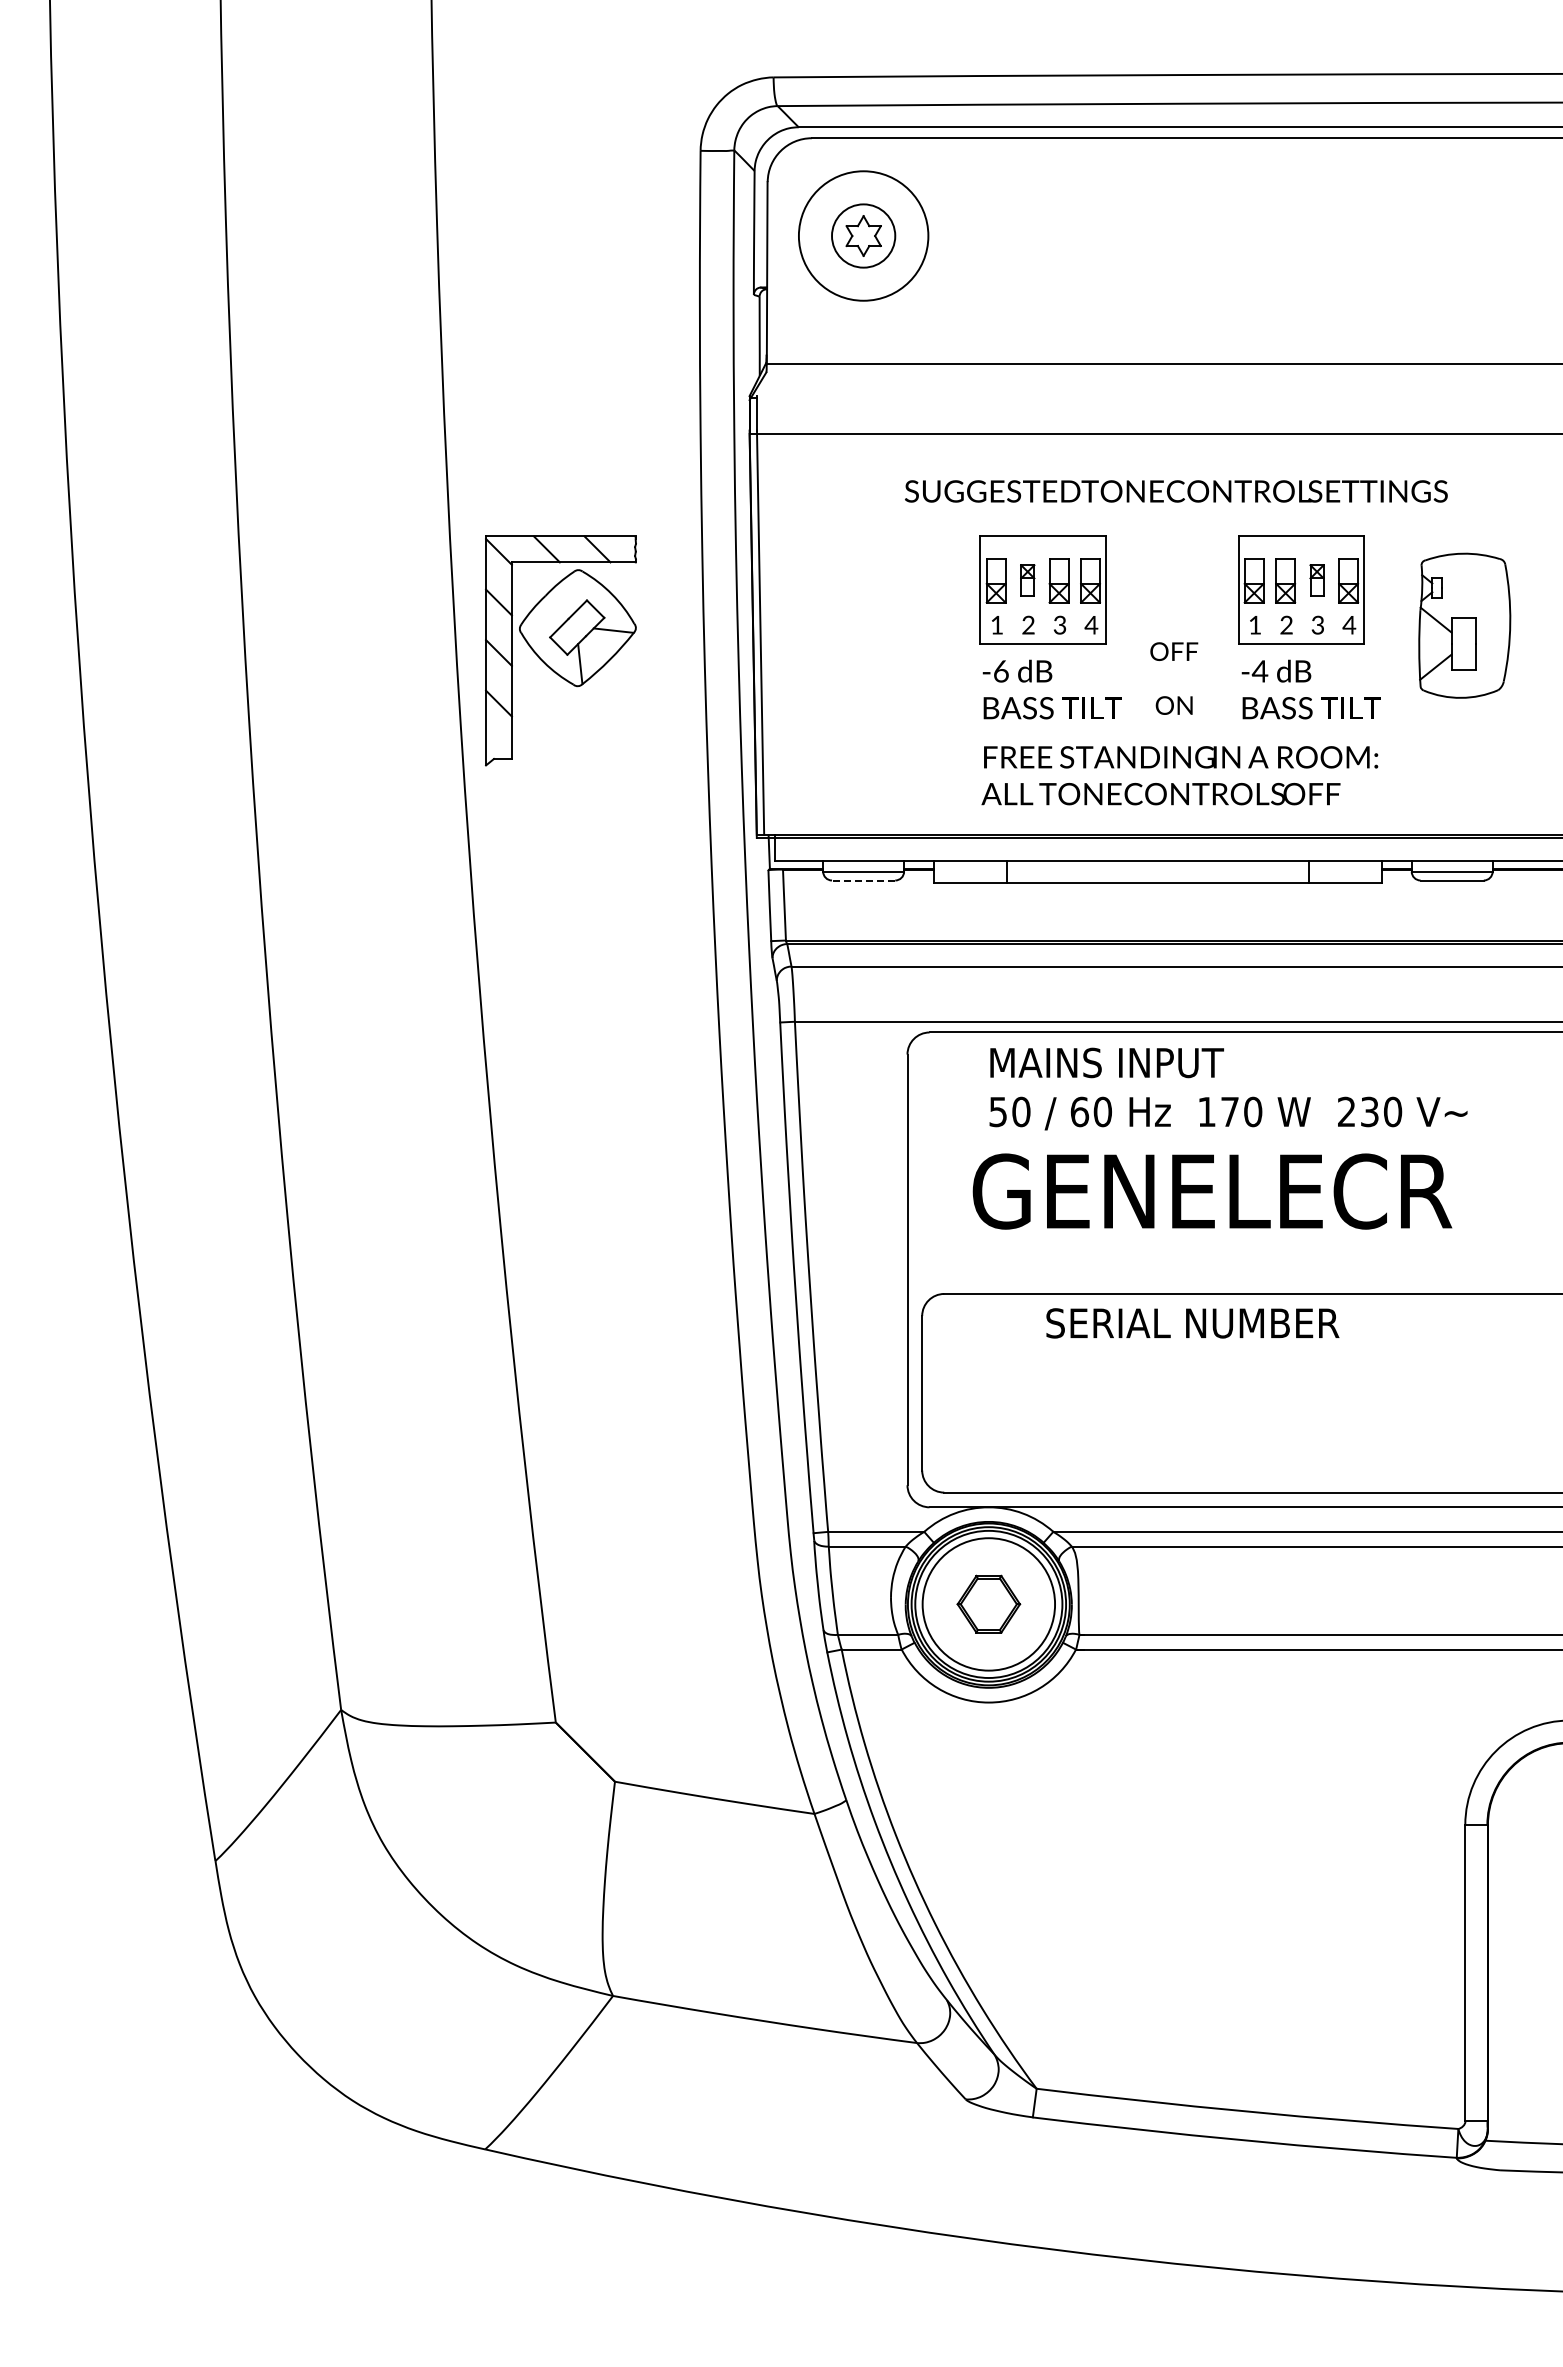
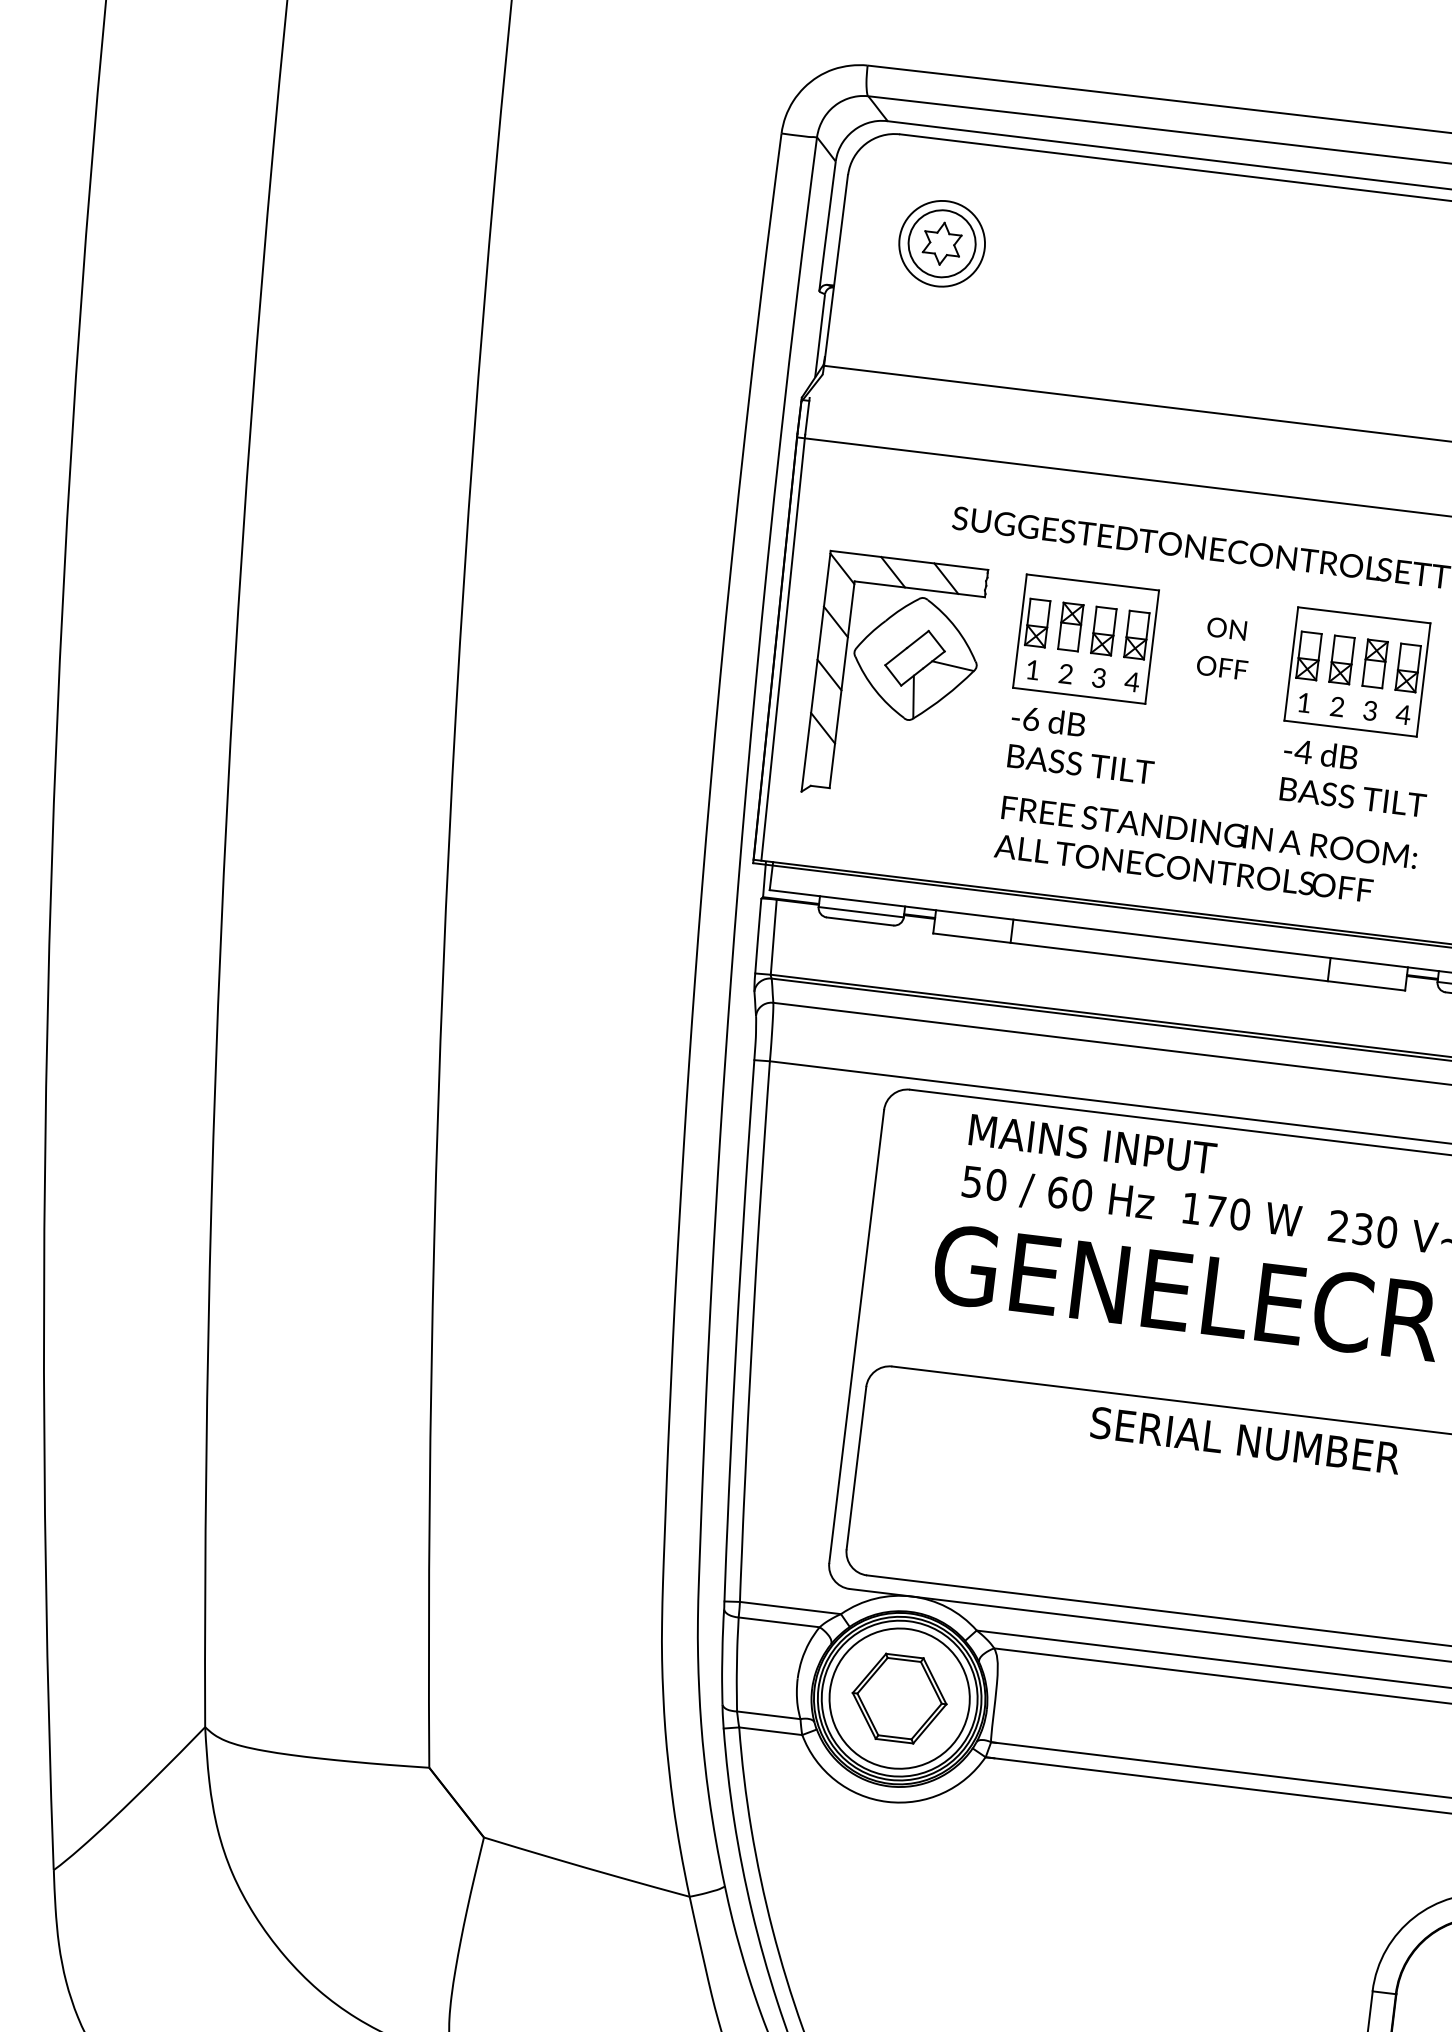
circle: (863, 235) -> (942, 243), size x0.62
part: (1027, 580) -> (1070, 626), size x1.43
part: (1316, 580) -> (1374, 663), size x1.43
part: (560, 650) -> (894, 680), moved
text: (1174, 651) -> (1222, 667), moved
text: (1173, 705) -> (1226, 628), moved
line: (863, 880) -> (859, 921), dashed -> solid
text: (1192, 1323) -> (1245, 1440), moved
part: (988, 1603) -> (899, 1697), size x1.43

